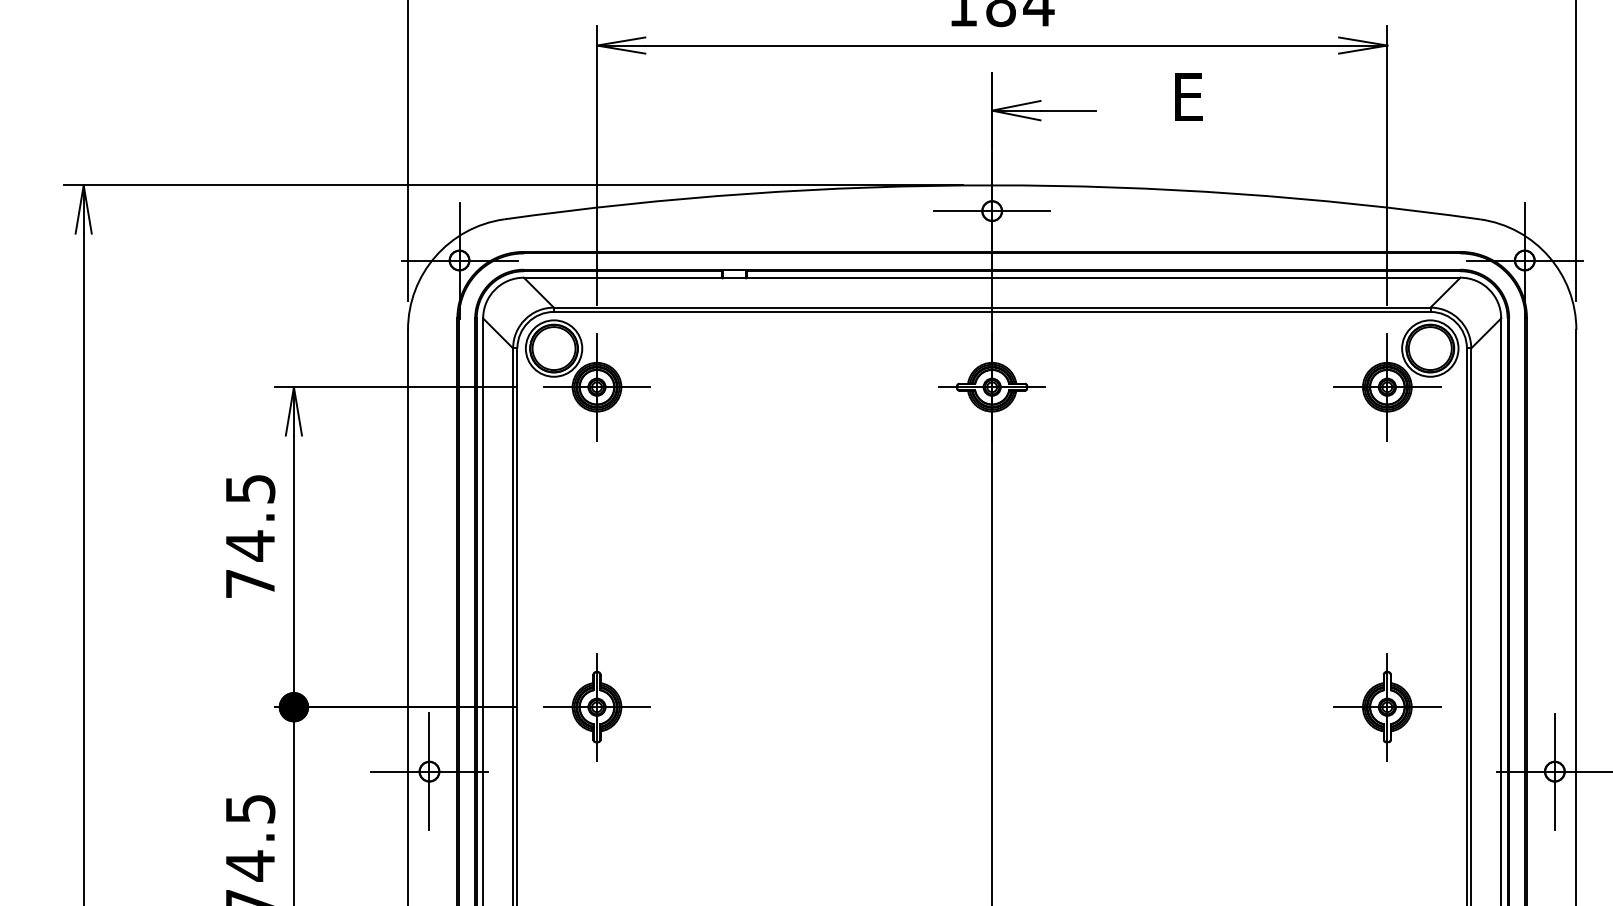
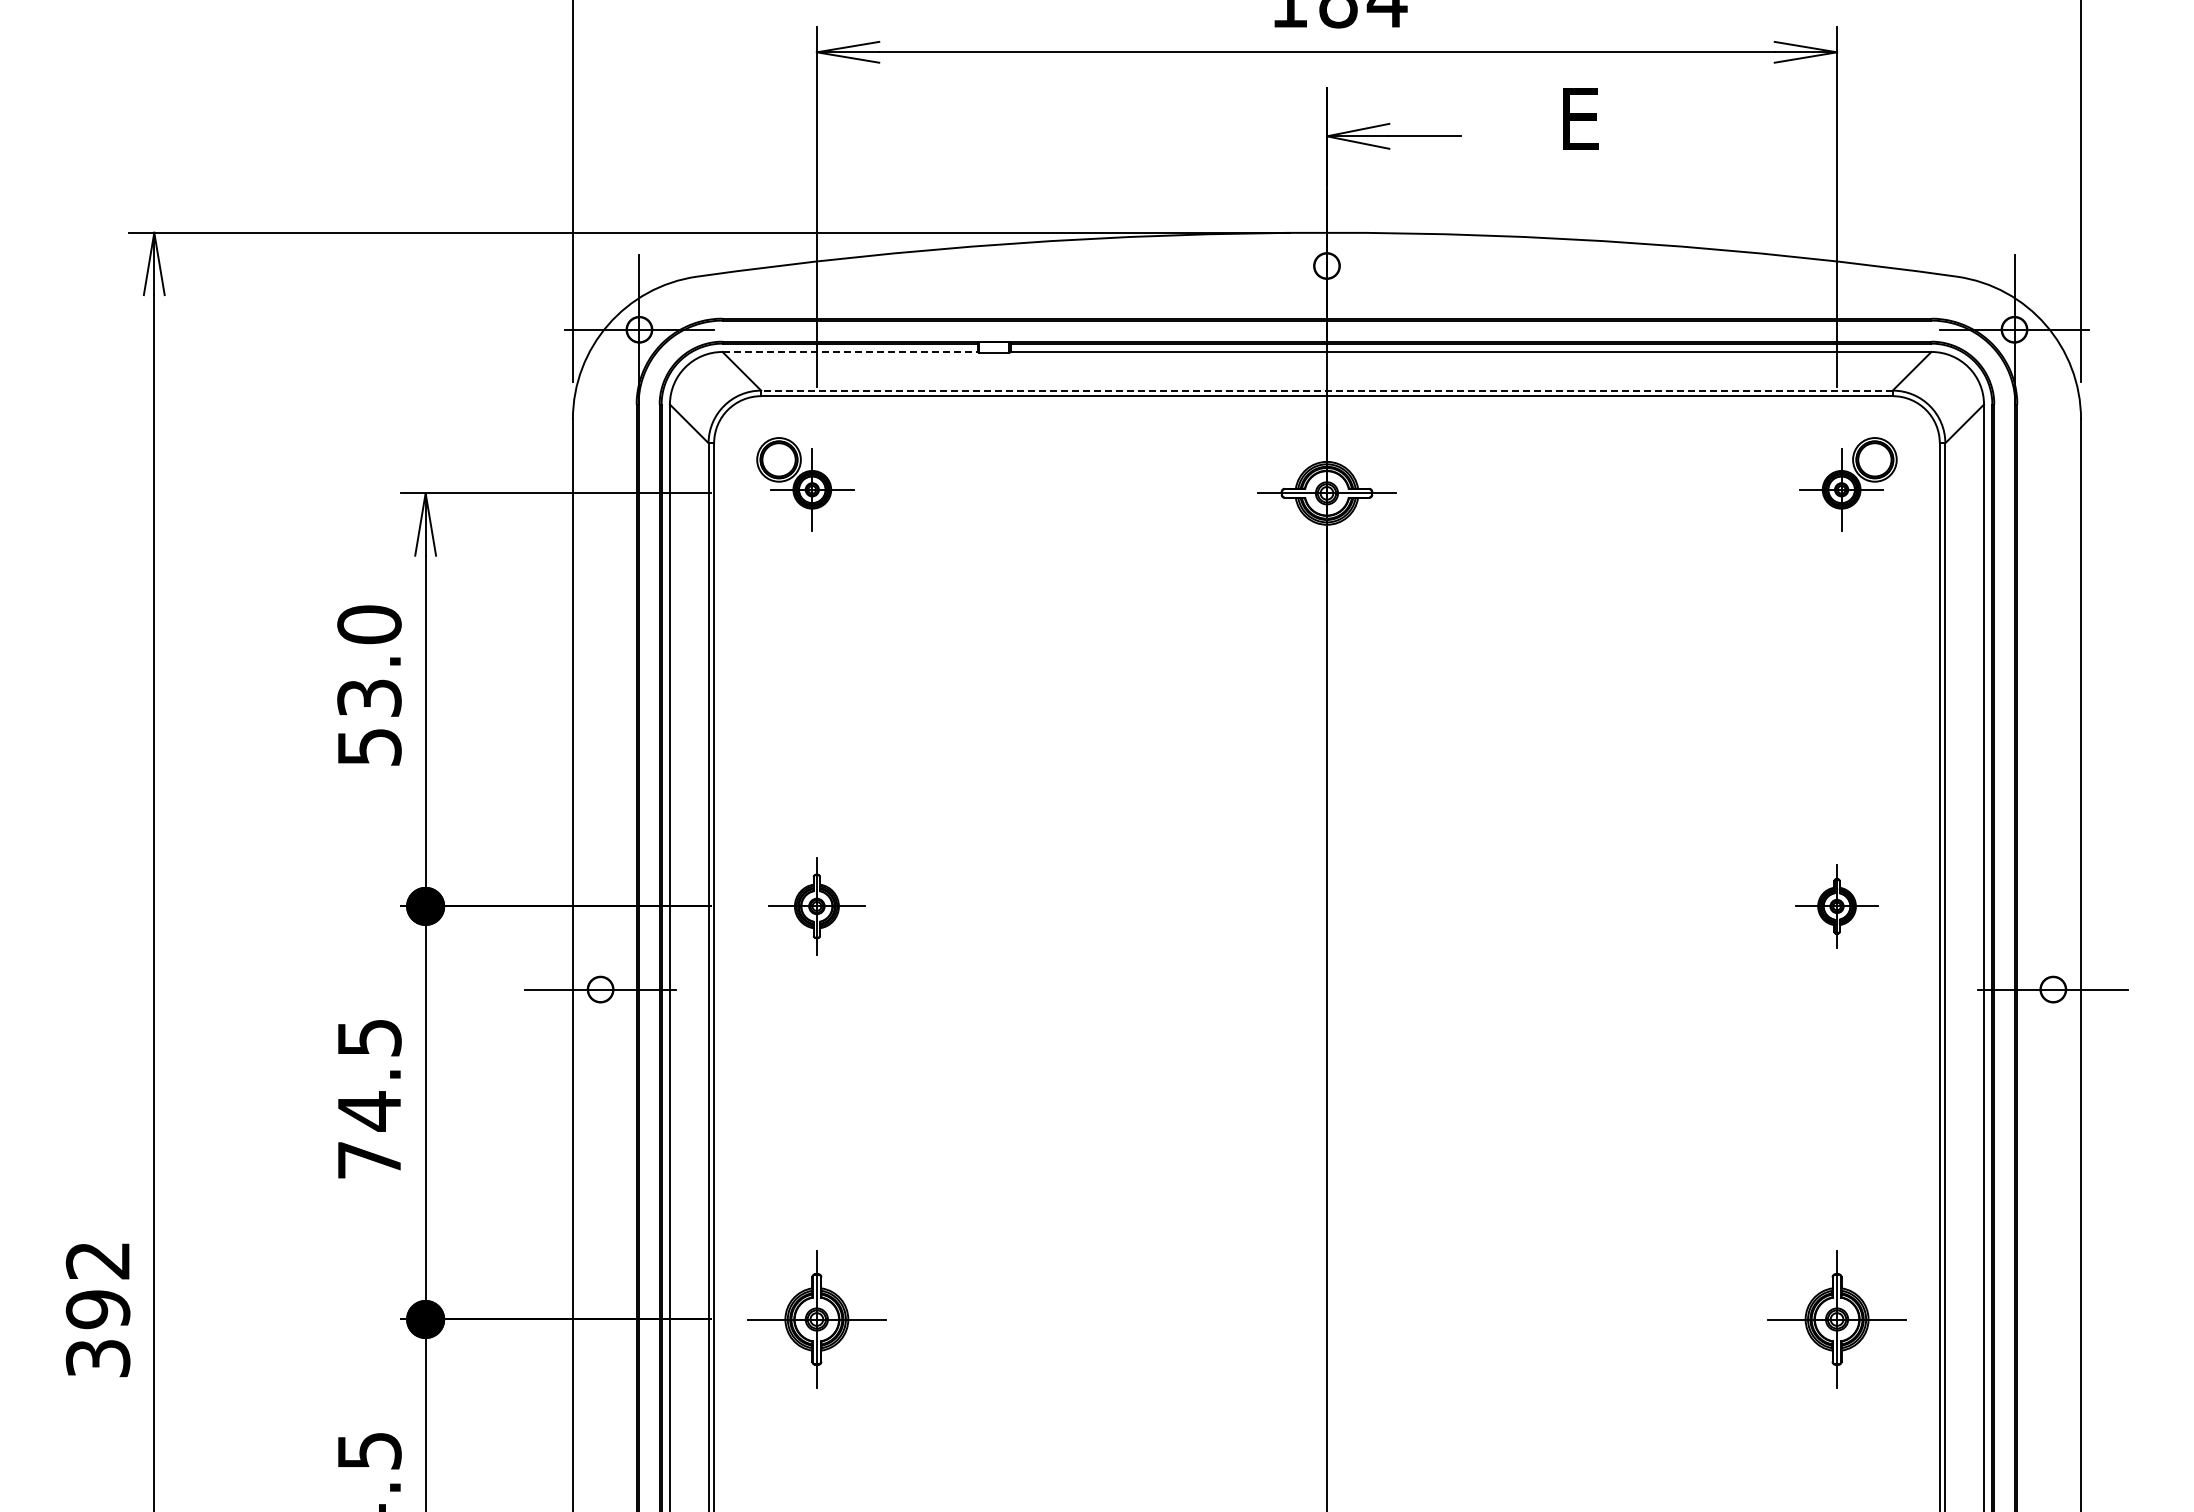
line: (991, 211) -> (1326, 266), removed
line: (623, 277) -> (850, 351), solid -> dashed
line: (991, 307) -> (1326, 390), solid -> dashed
part: (588, 380) -> (805, 484), size x0.6
part: (1396, 380) -> (1848, 484), size x0.6
text: (250, 536) -> (369, 685), 74.5 -> 53.0
part: (596, 707) -> (816, 906), size x0.7
part: (1386, 707) -> (1836, 906), size x0.6
line: (429, 771) -> (600, 989), removed
line: (1555, 771) -> (2053, 989), removed

